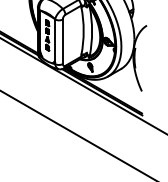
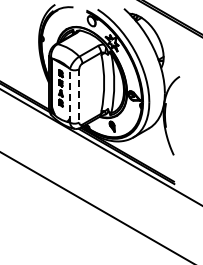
line: (54, 41) -> (69, 95), solid -> dashed
line: (63, 41) -> (79, 95), solid -> dashed

